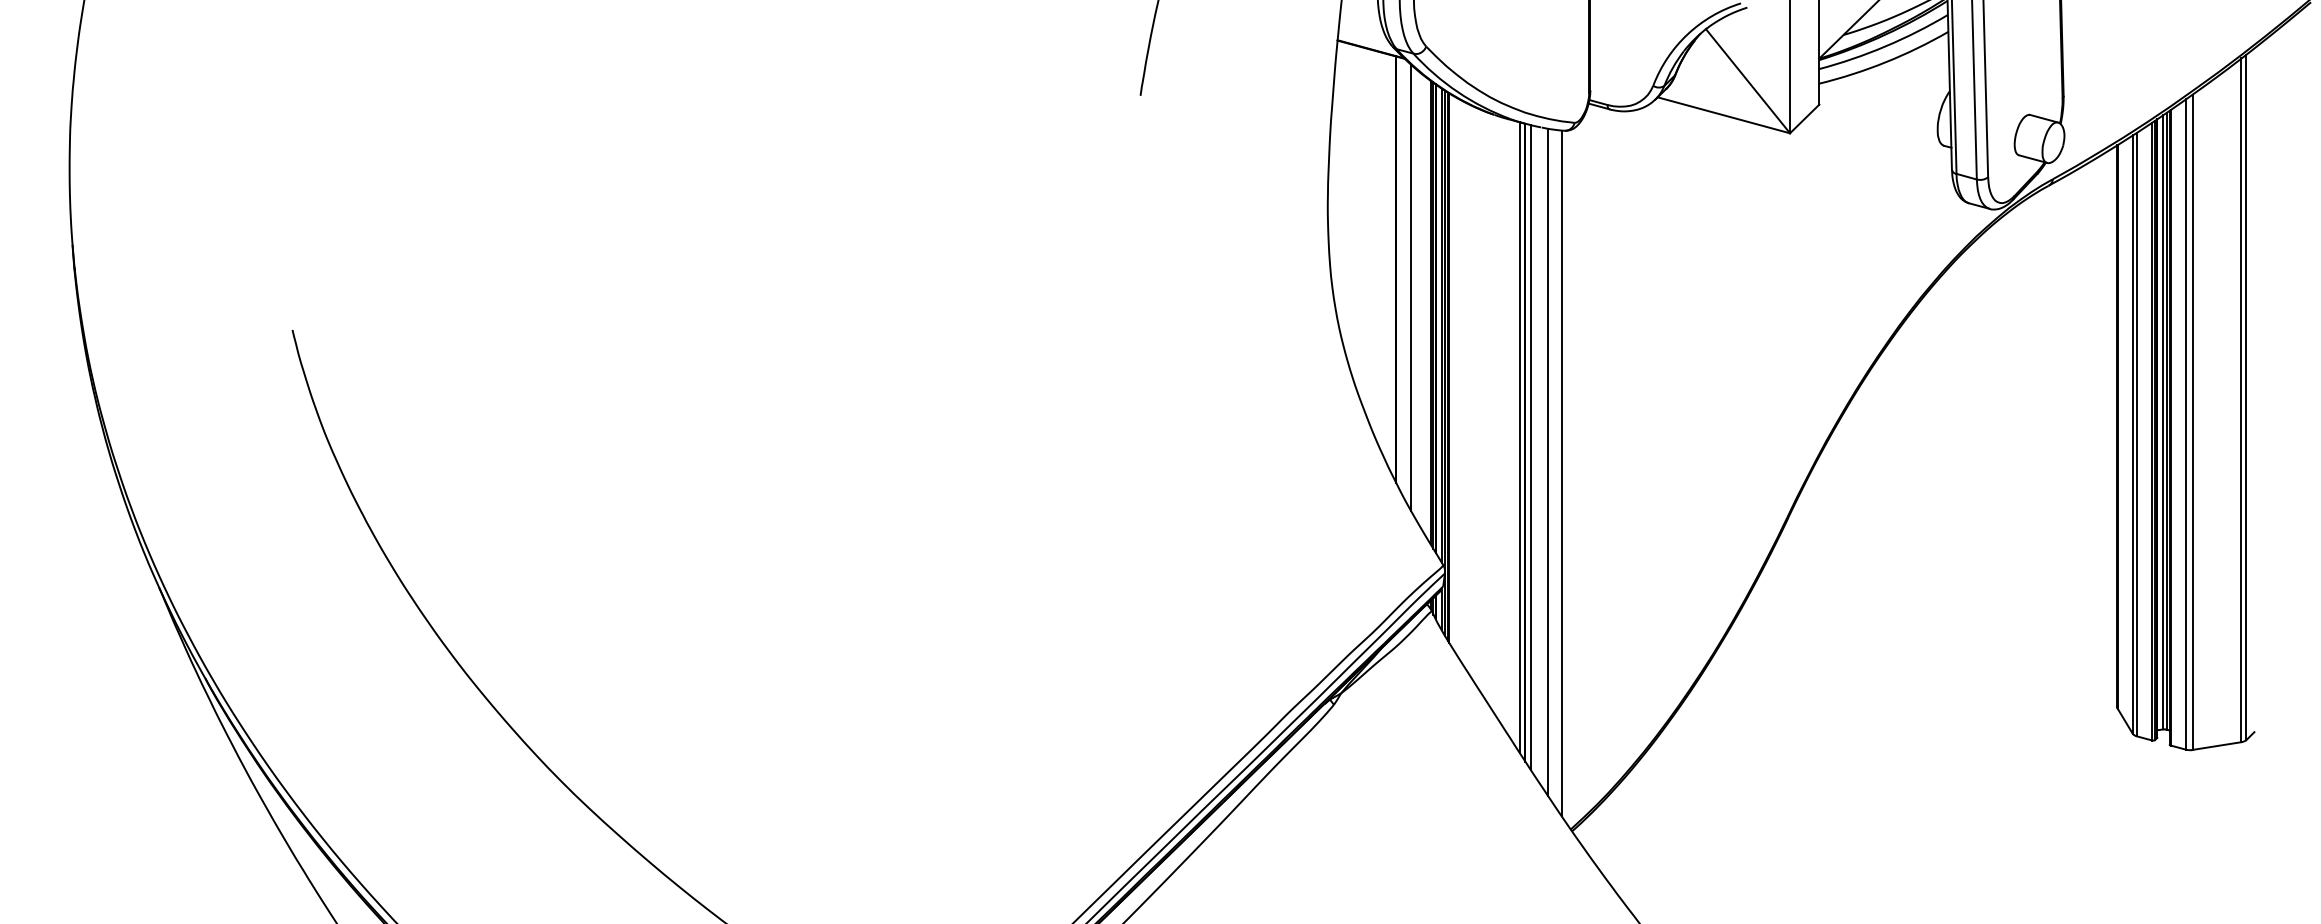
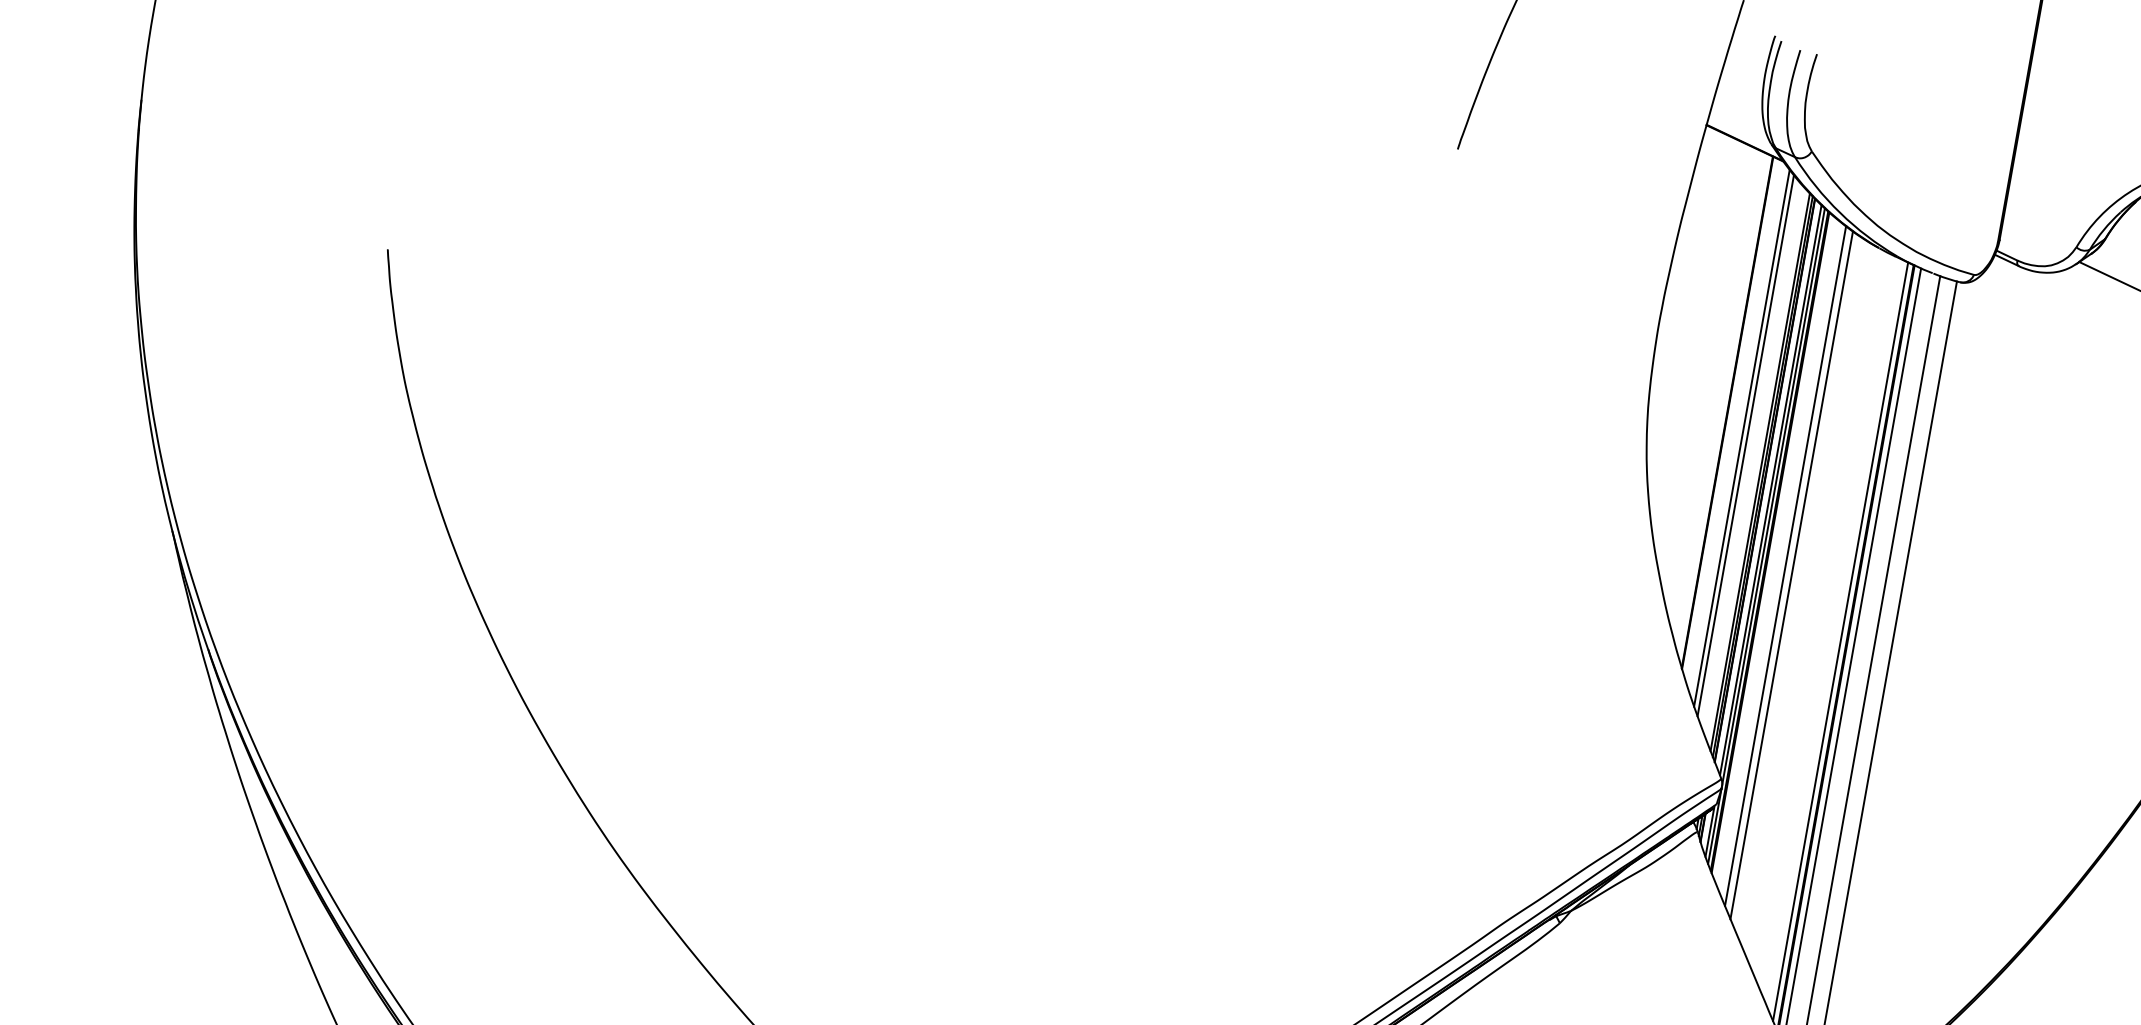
line: (1415, 293) -> (1746, 446), added
line: (1464, 384) -> (1785, 565), added
line: (1470, 391) -> (1791, 575), added

